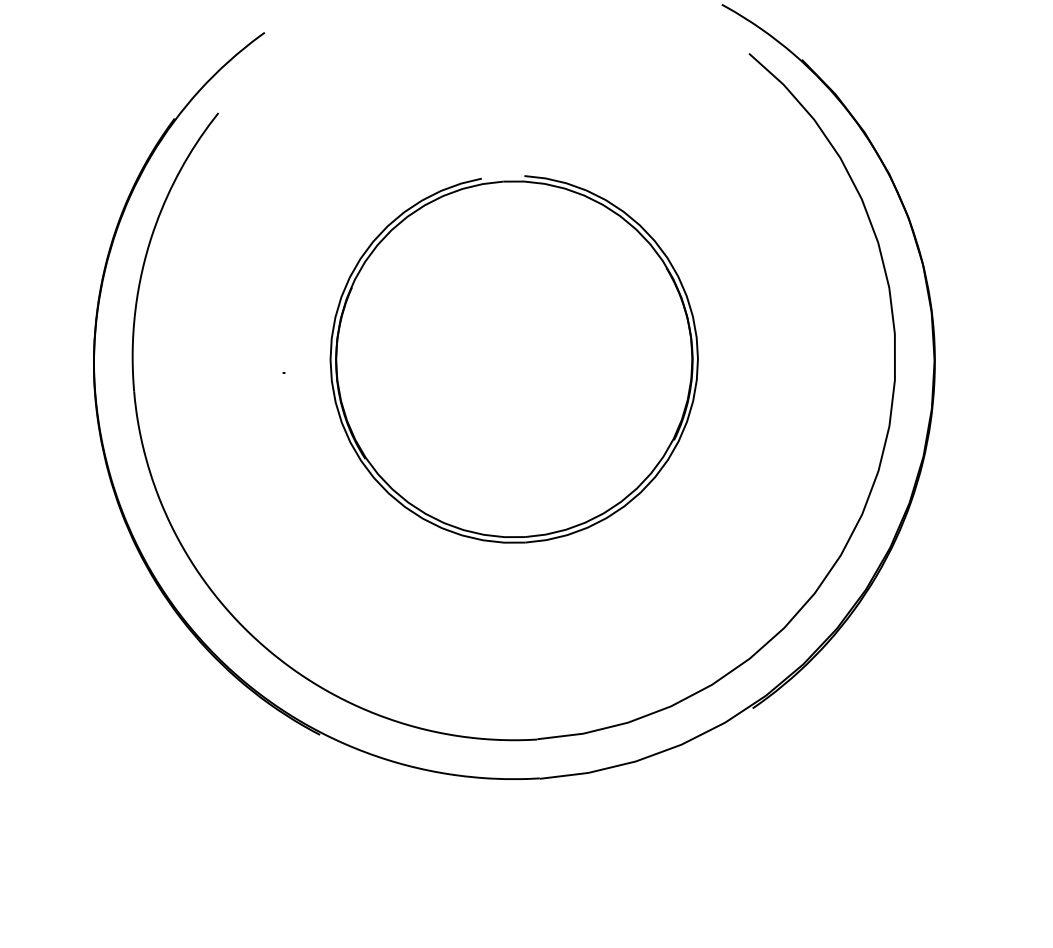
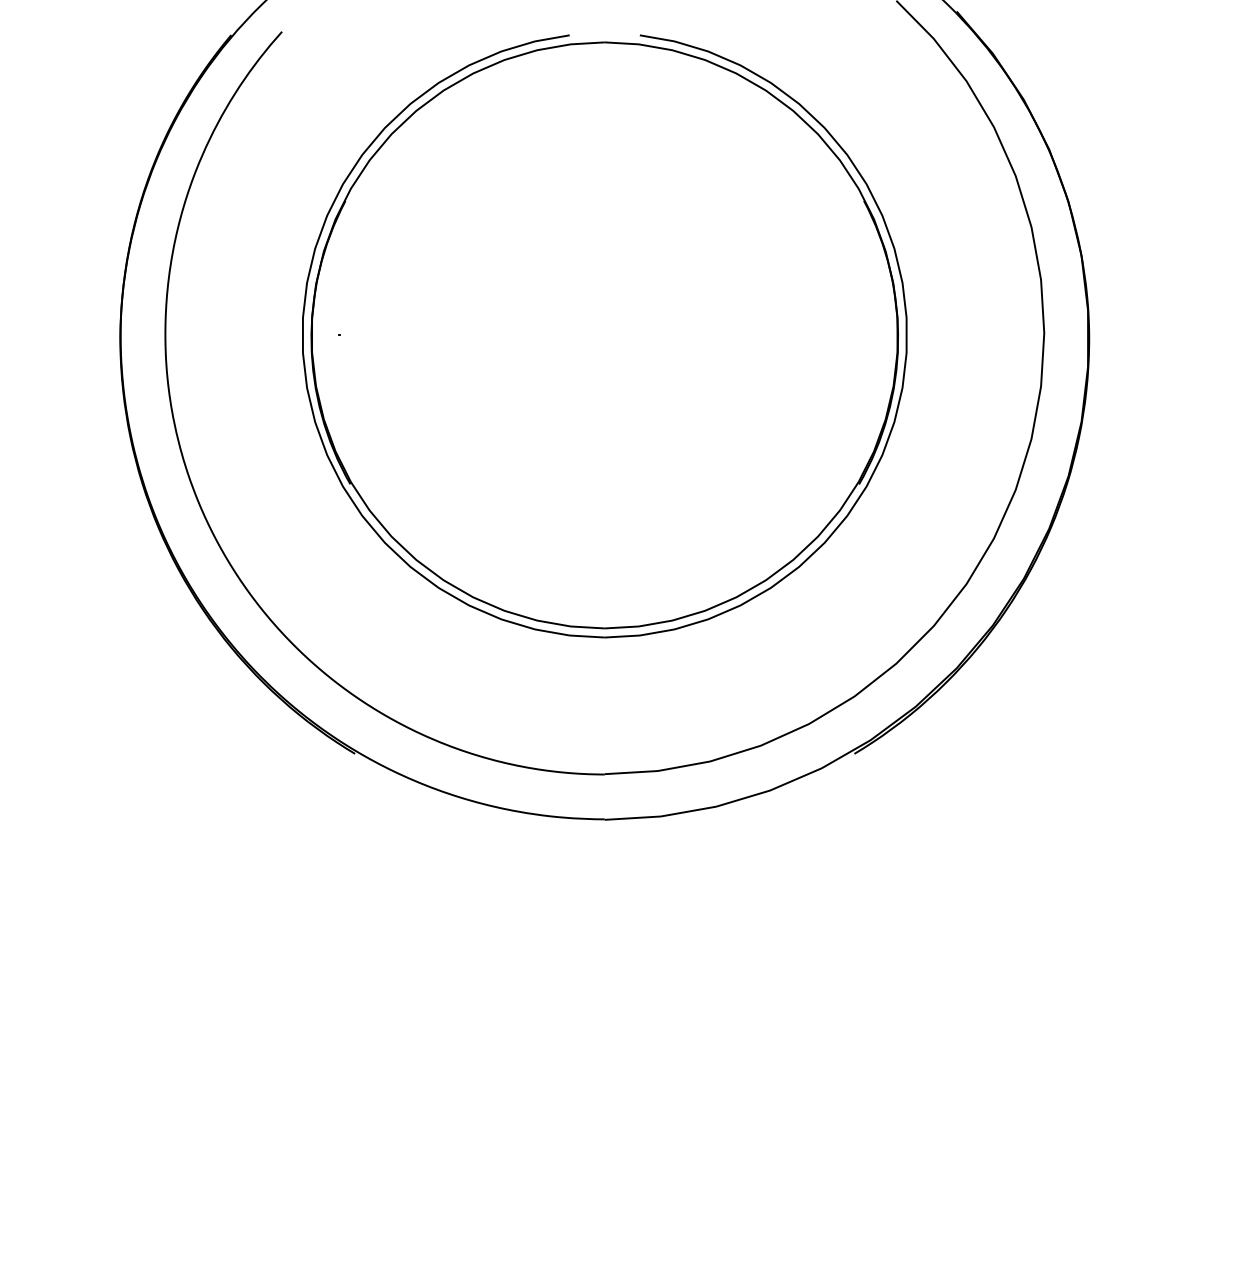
part: (514, 360) -> (604, 336), size x1.43

